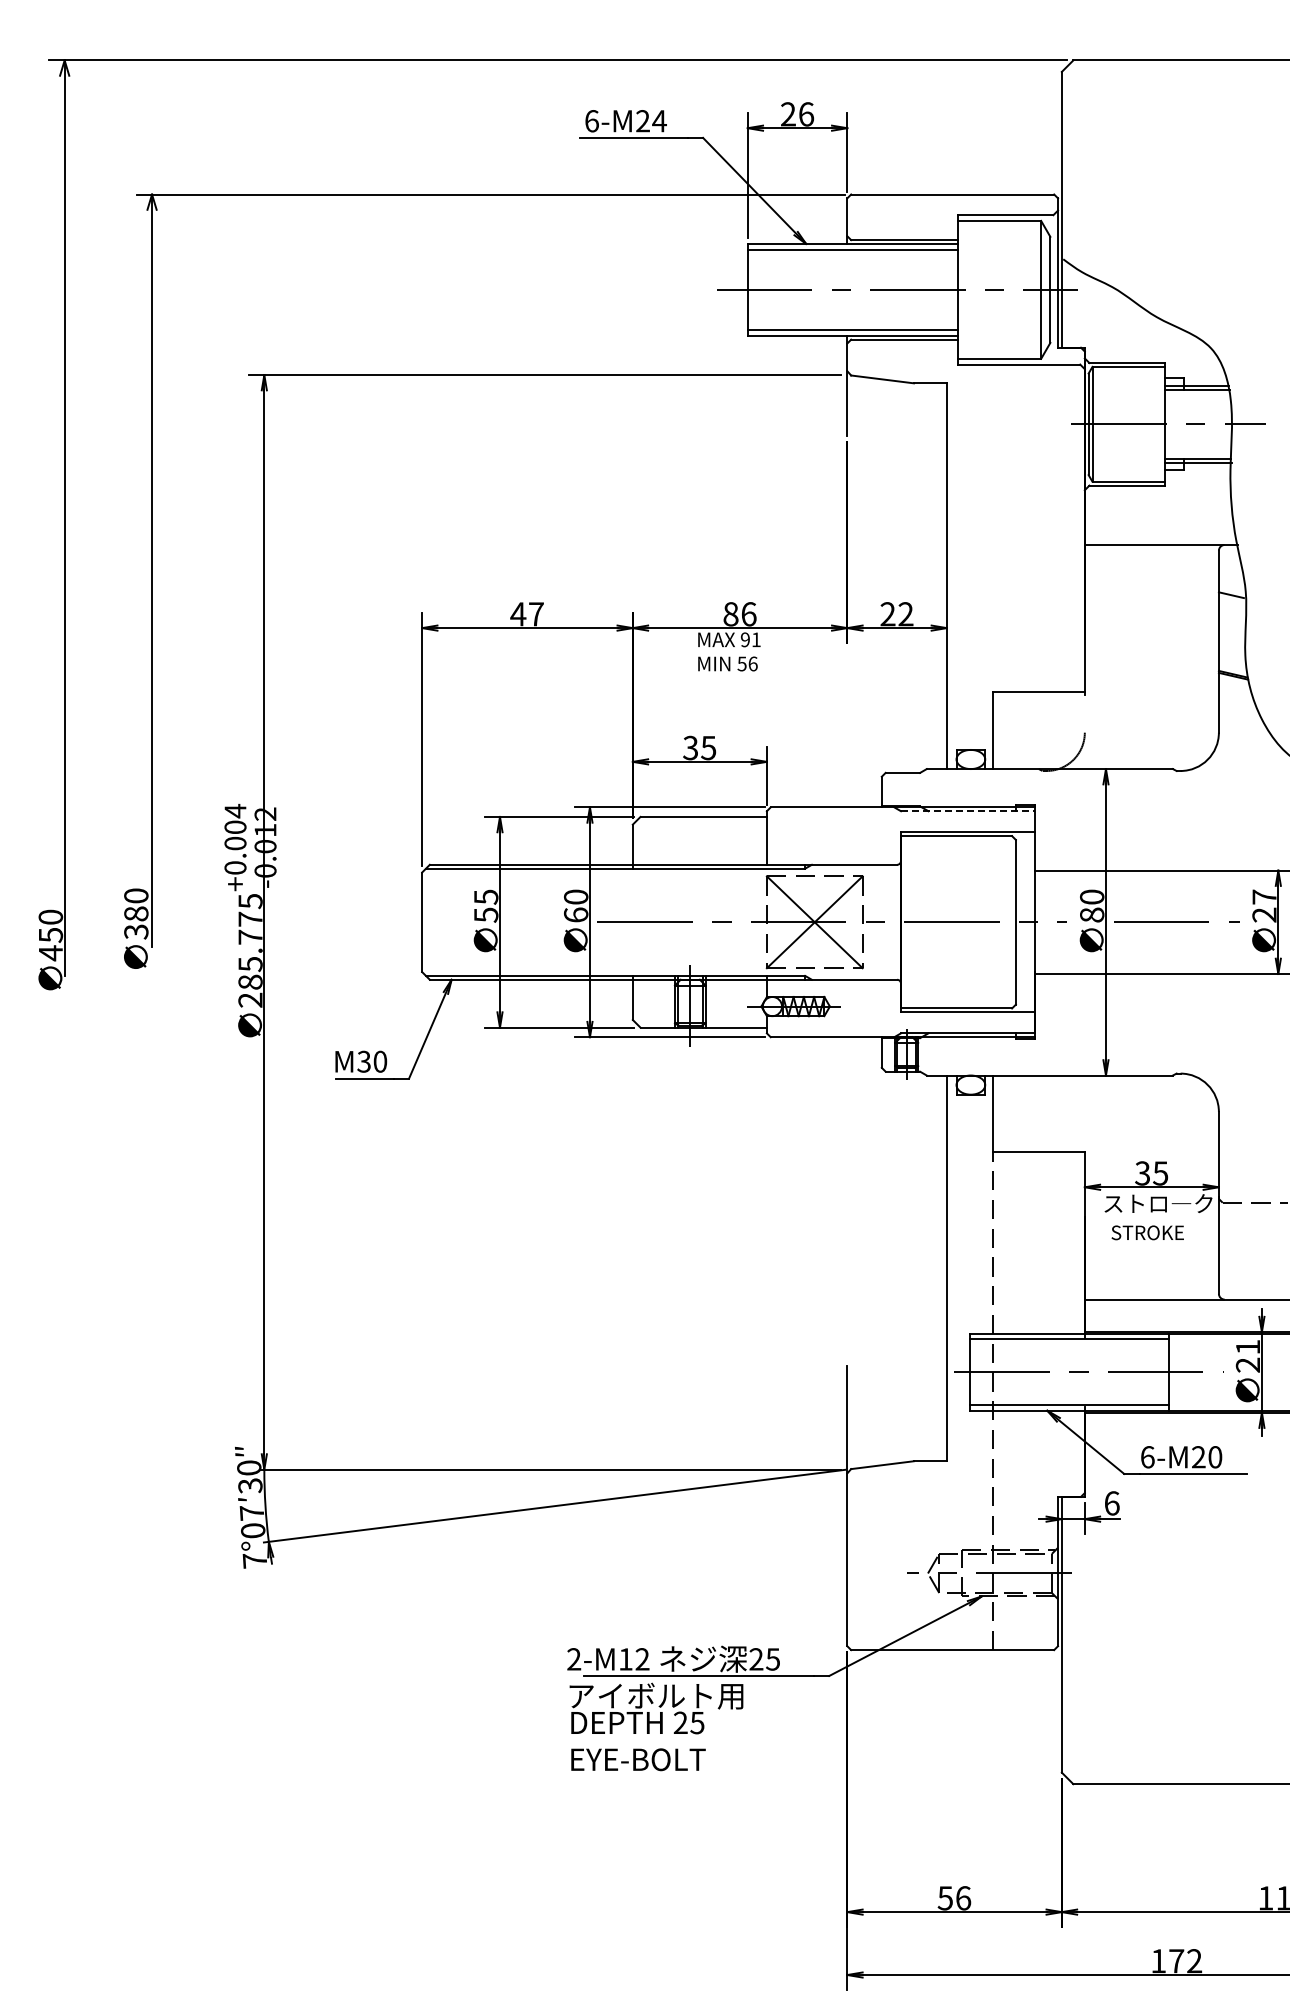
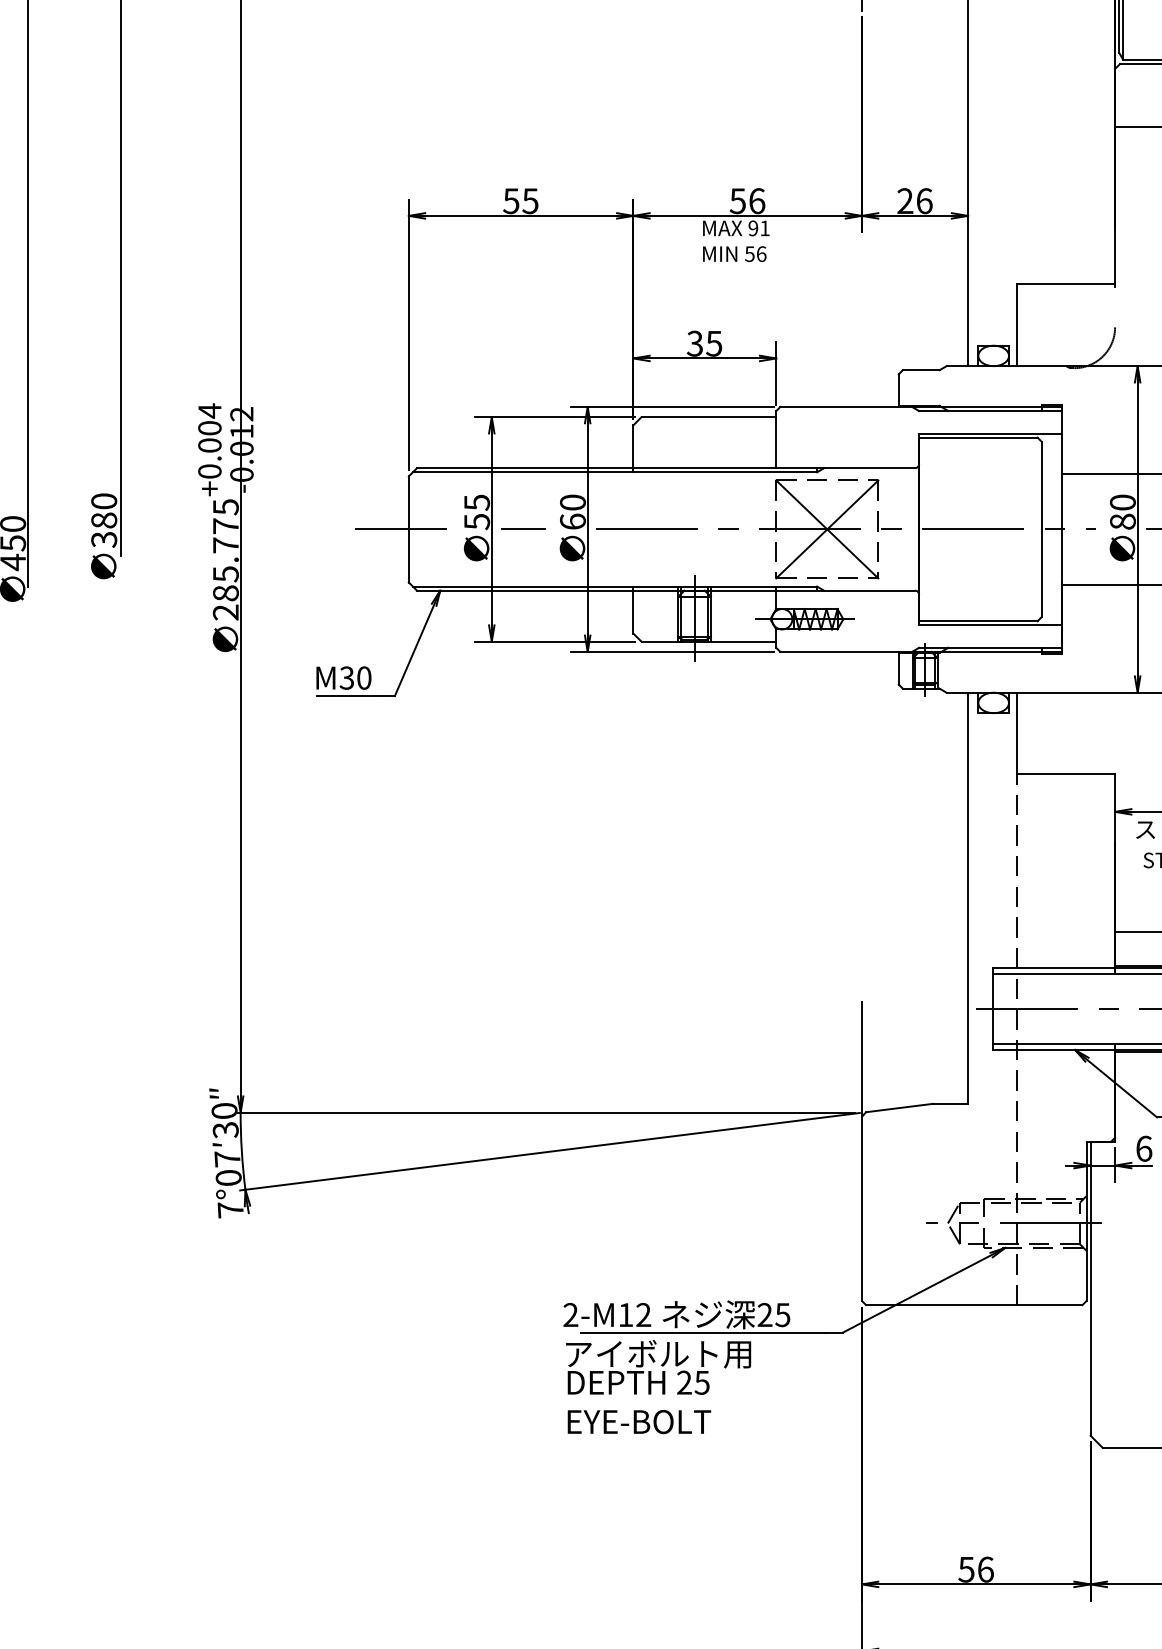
text: (526, 614) -> (520, 201), 47 -> 55
text: (730, 614) -> (737, 201), 86 -> 56
text: (905, 614) -> (923, 201), 22 -> 26
line: (968, 811) -> (991, 411), dashed -> solid
line: (529, 921) -> (523, 528), added
line: (414, 922) -> (400, 529), added

